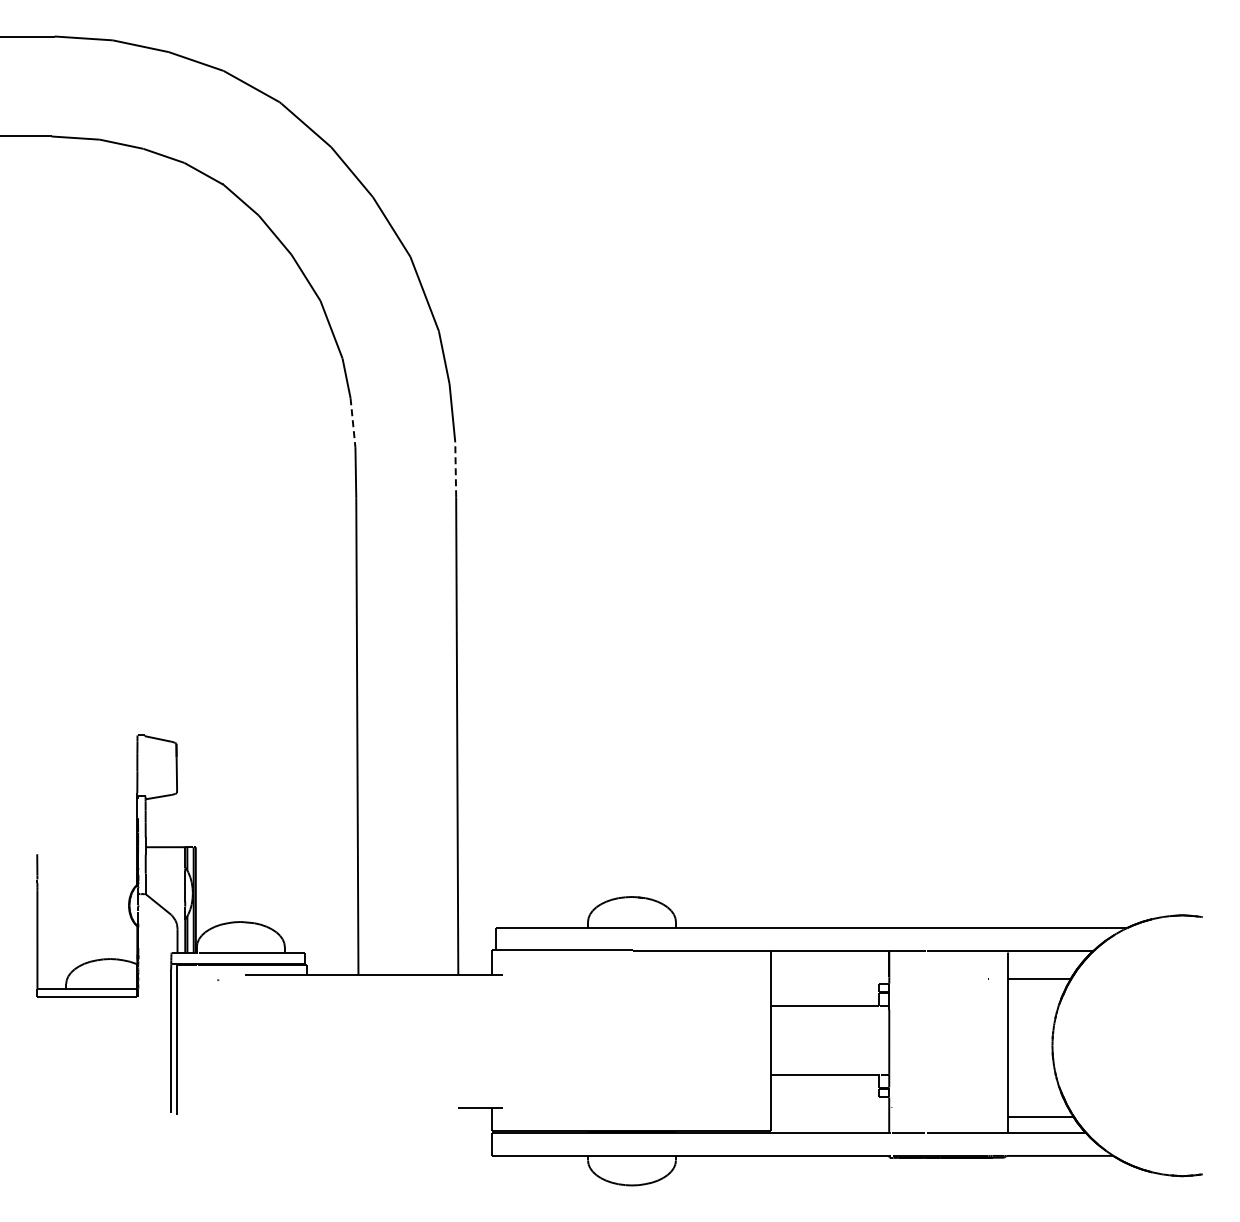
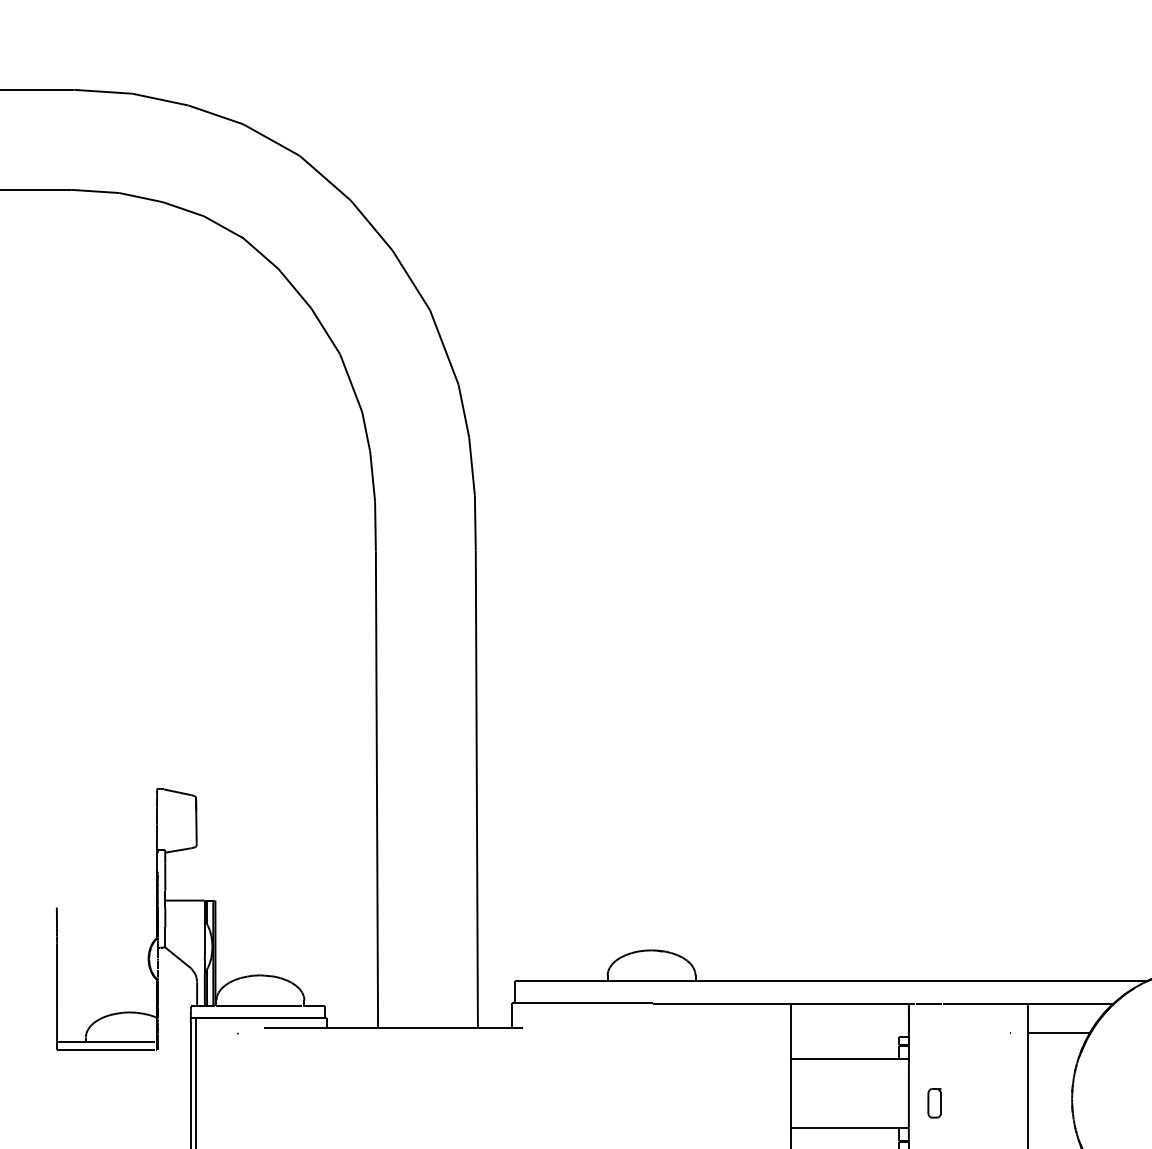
line: (353, 423) -> (373, 476), dashed -> solid
line: (455, 469) -> (475, 522), dashed -> solid
part: (914, 1049) -> (934, 1102), added

